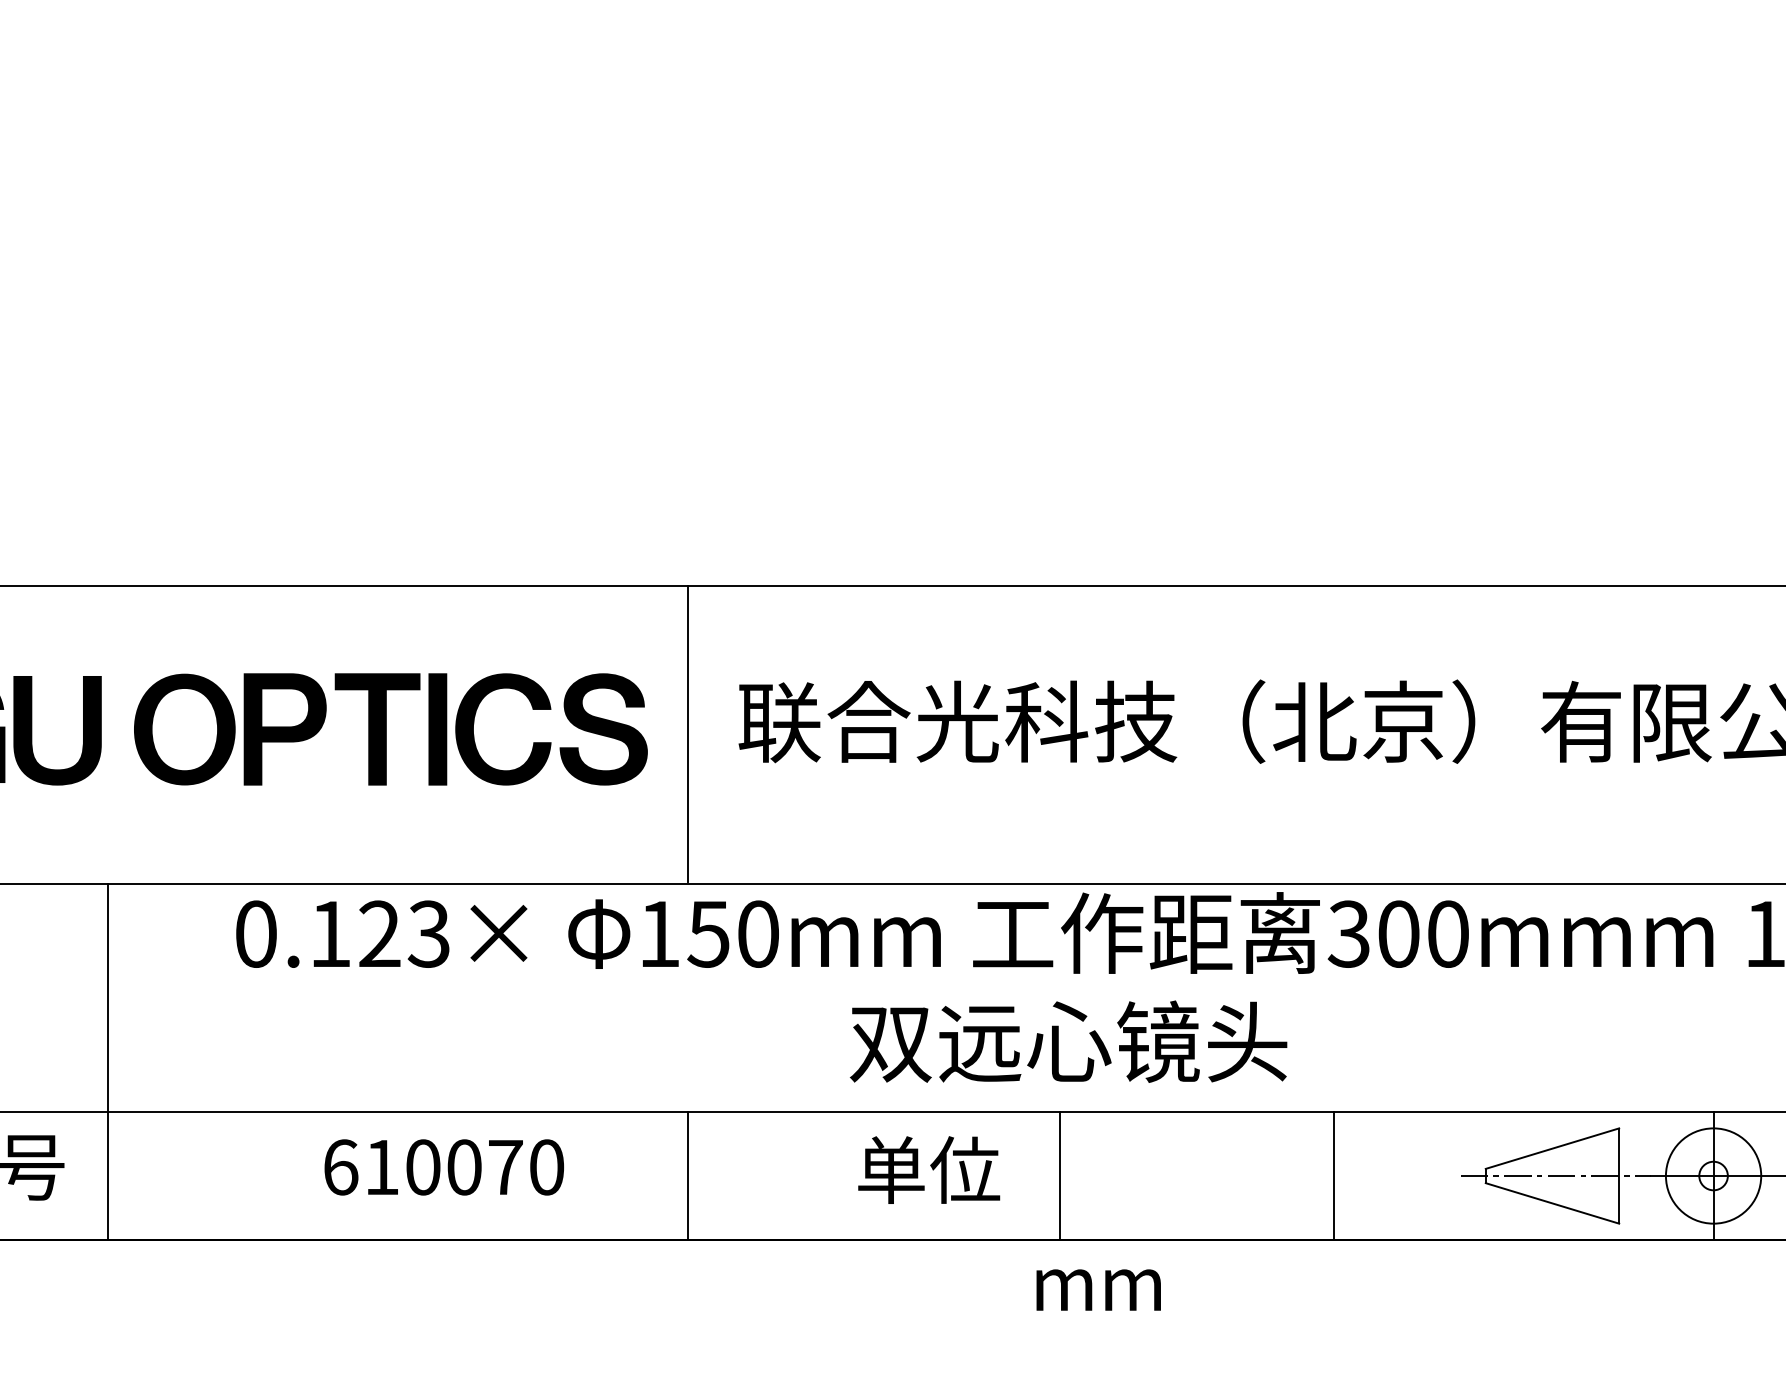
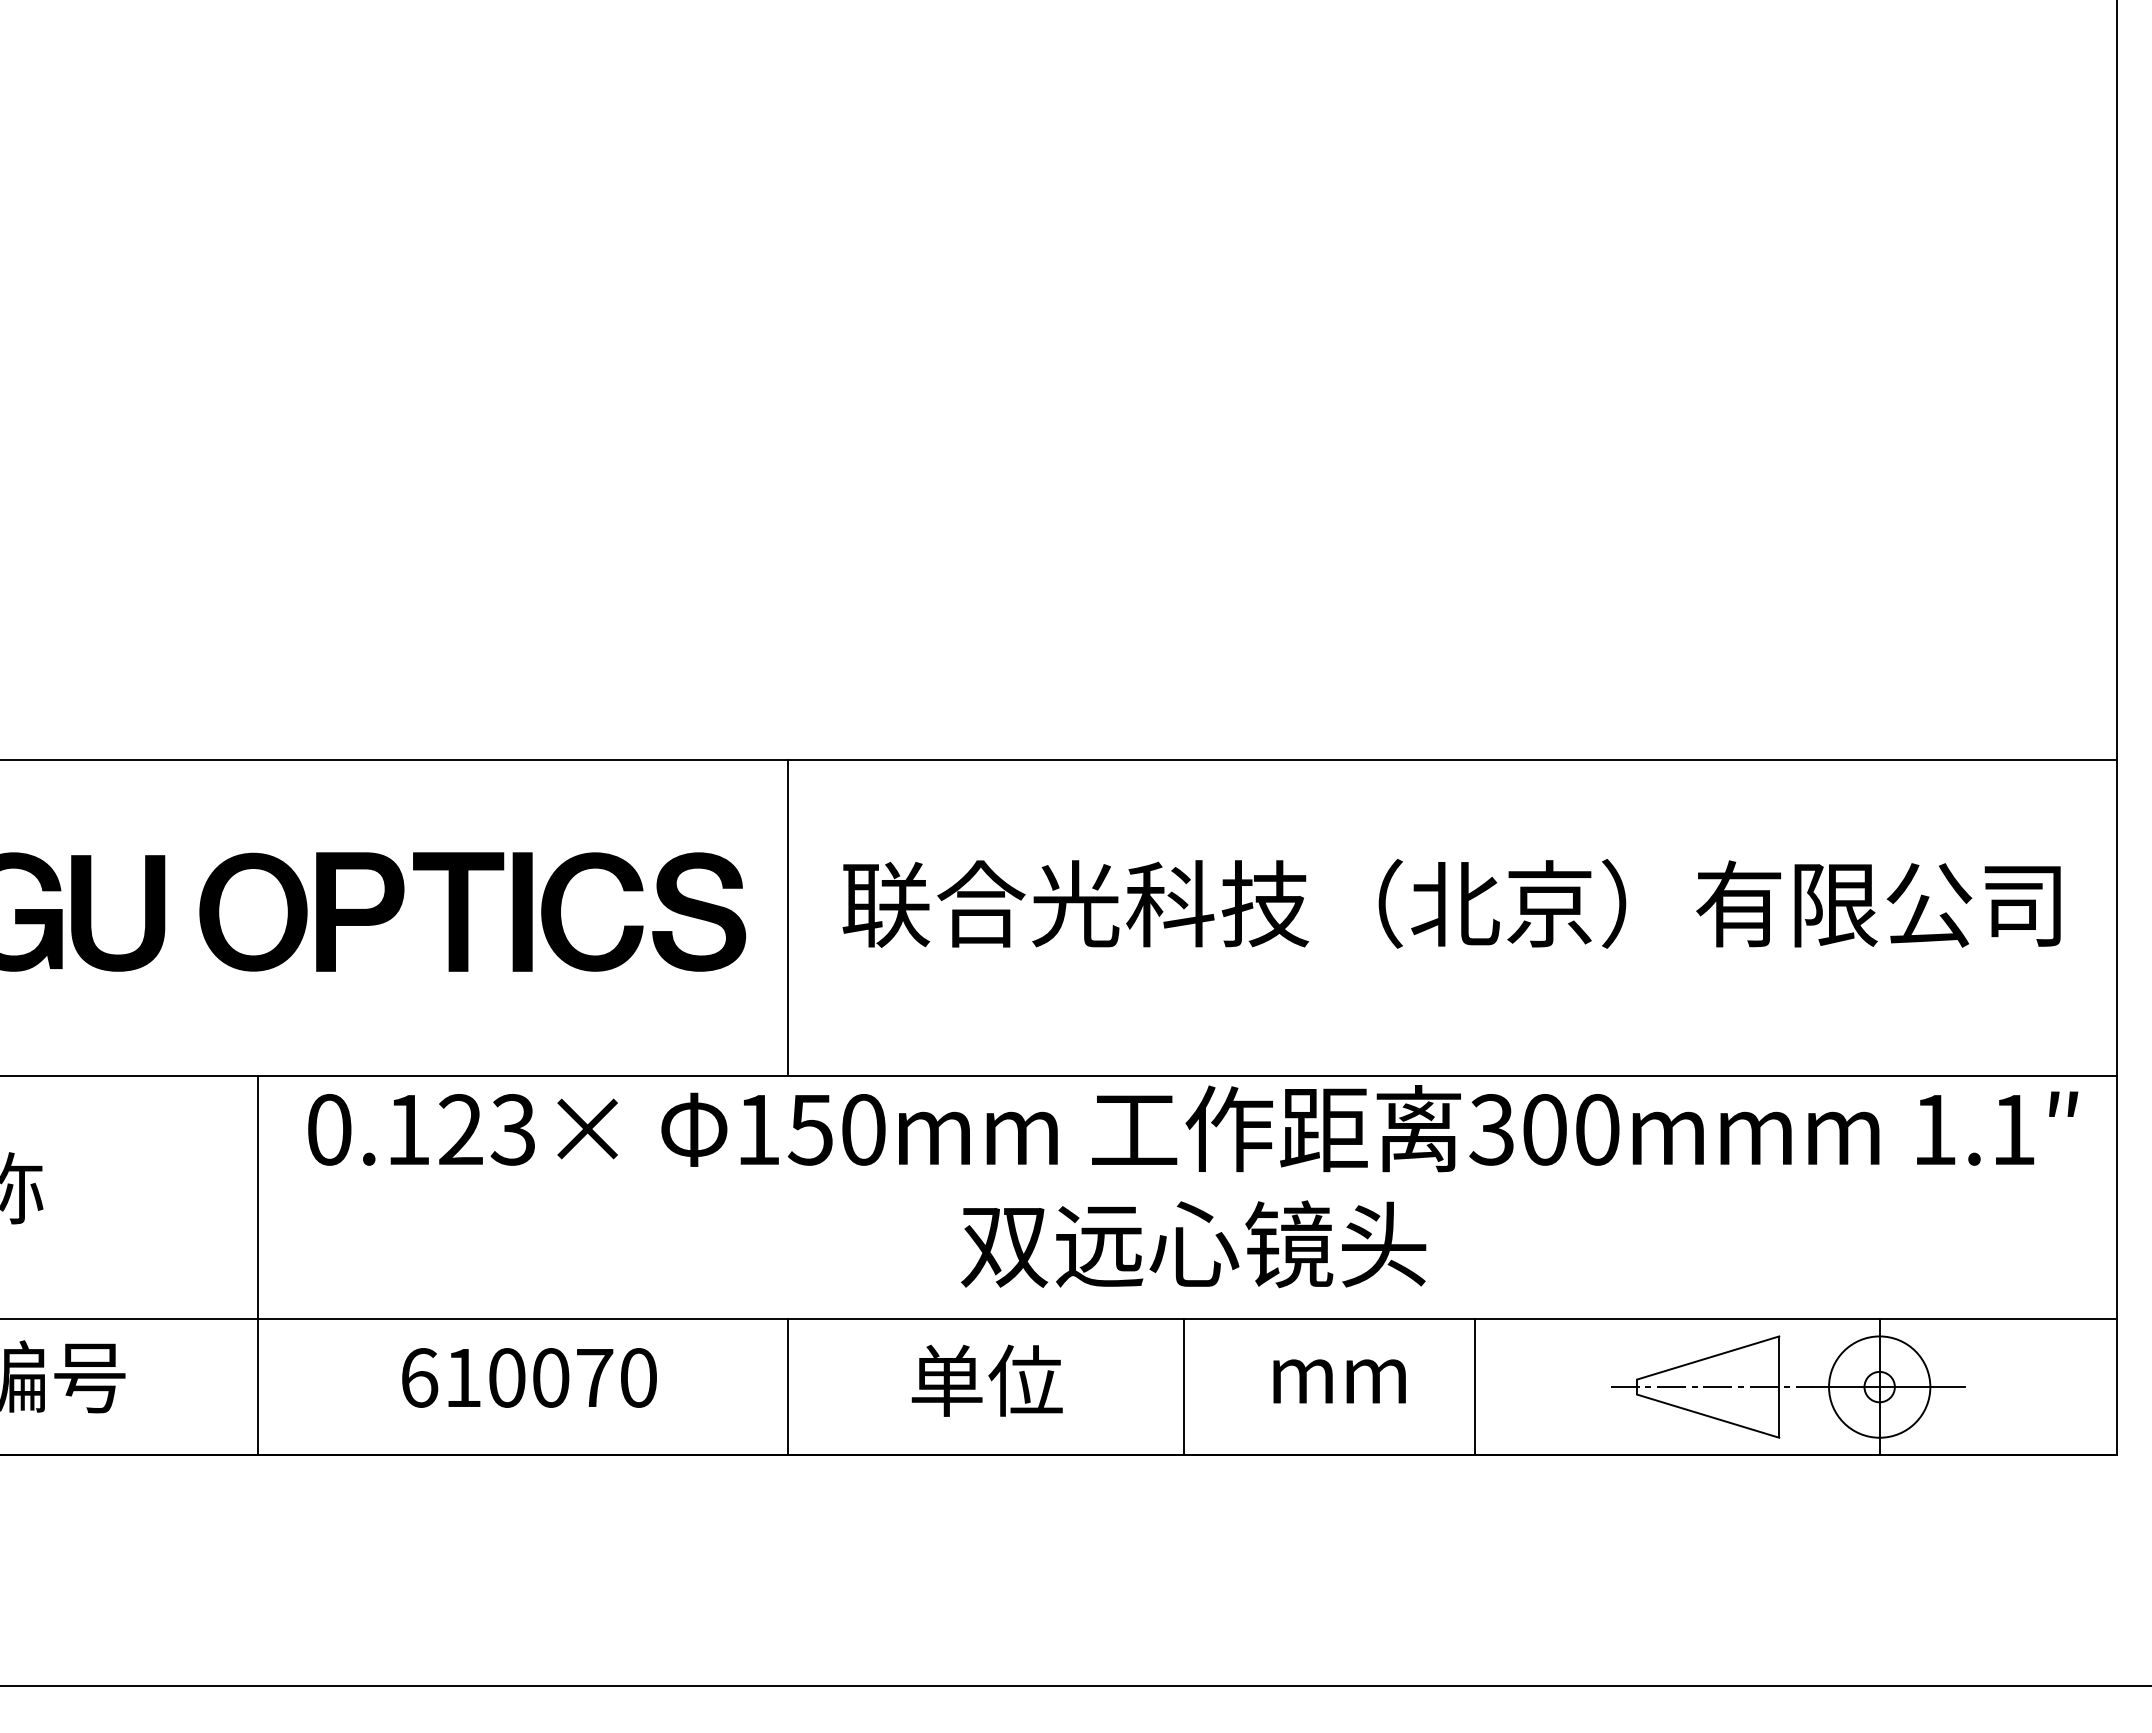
line: (107, 1061) -> (258, 1265), moved
text: (928, 1169) -> (986, 1380), moved
text: (1098, 1290) -> (1339, 1381), moved

